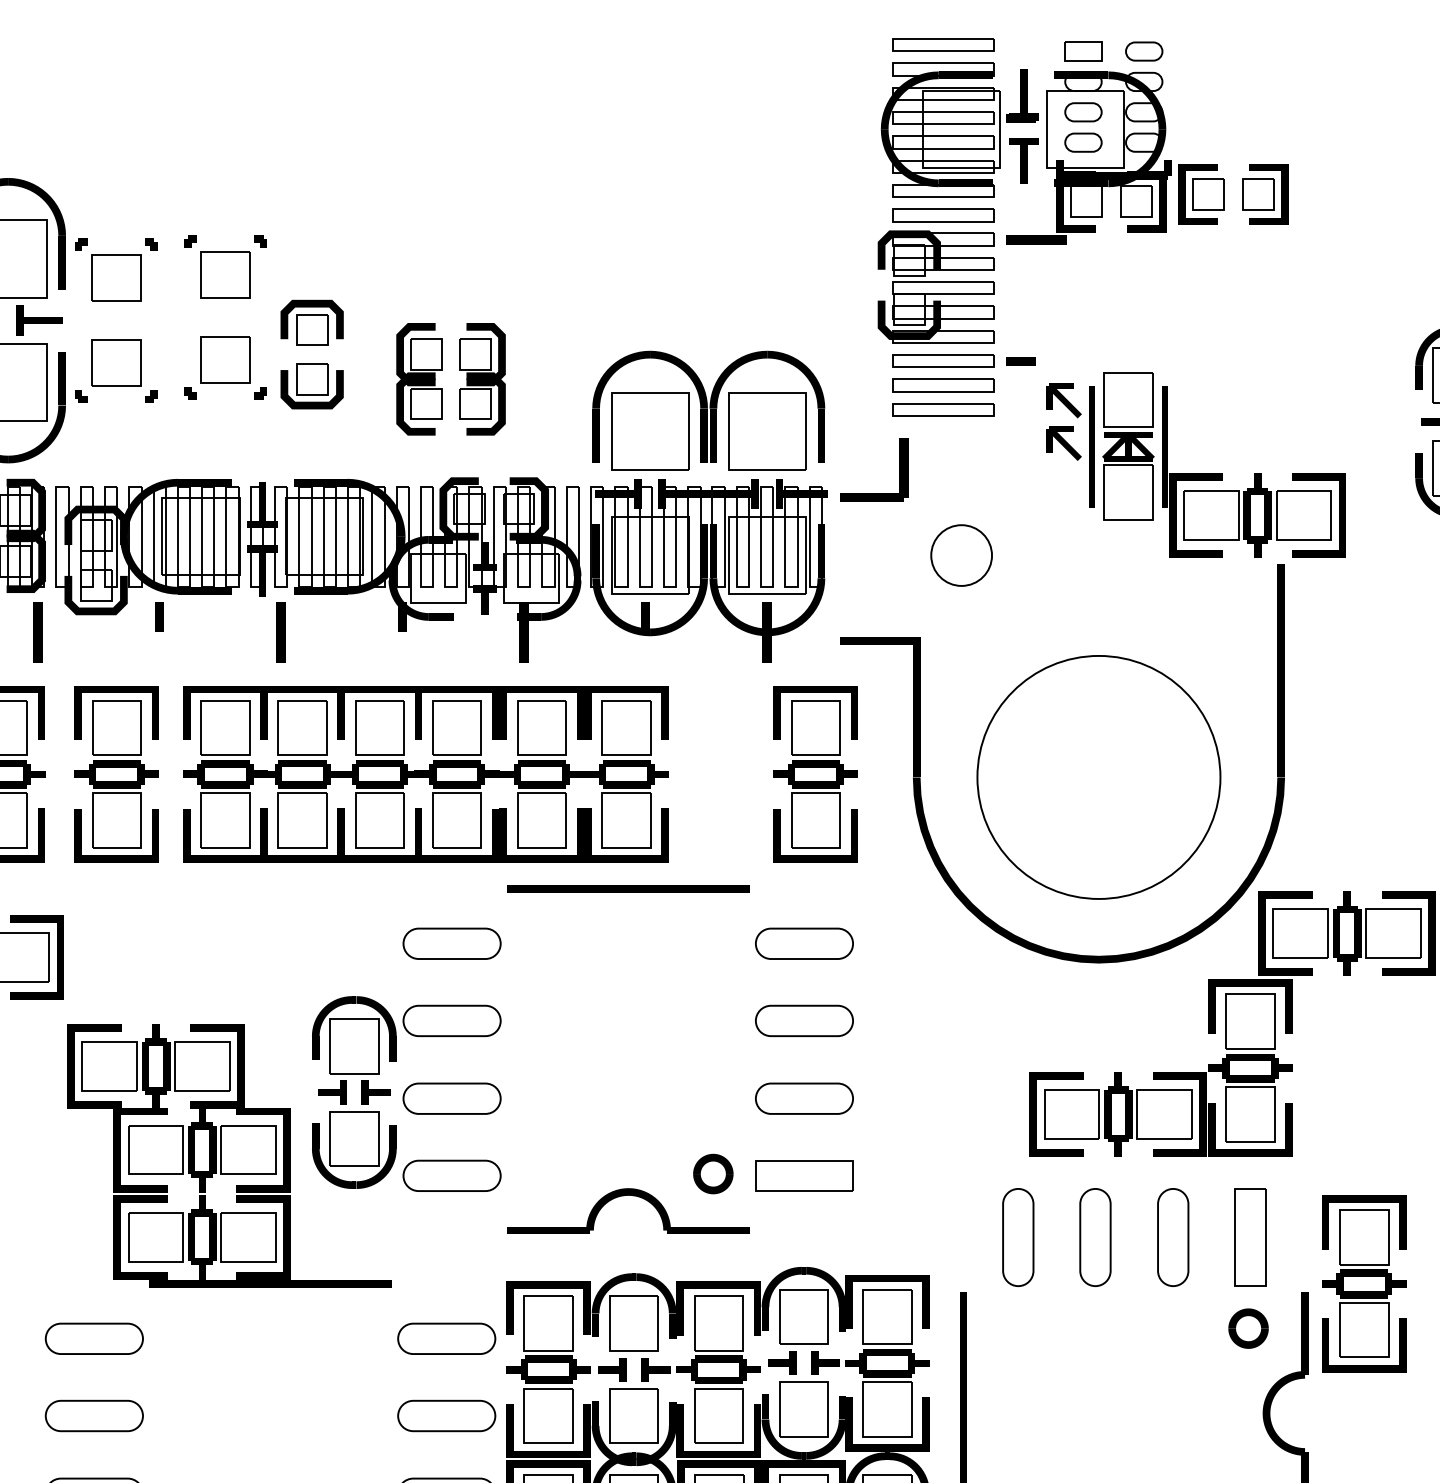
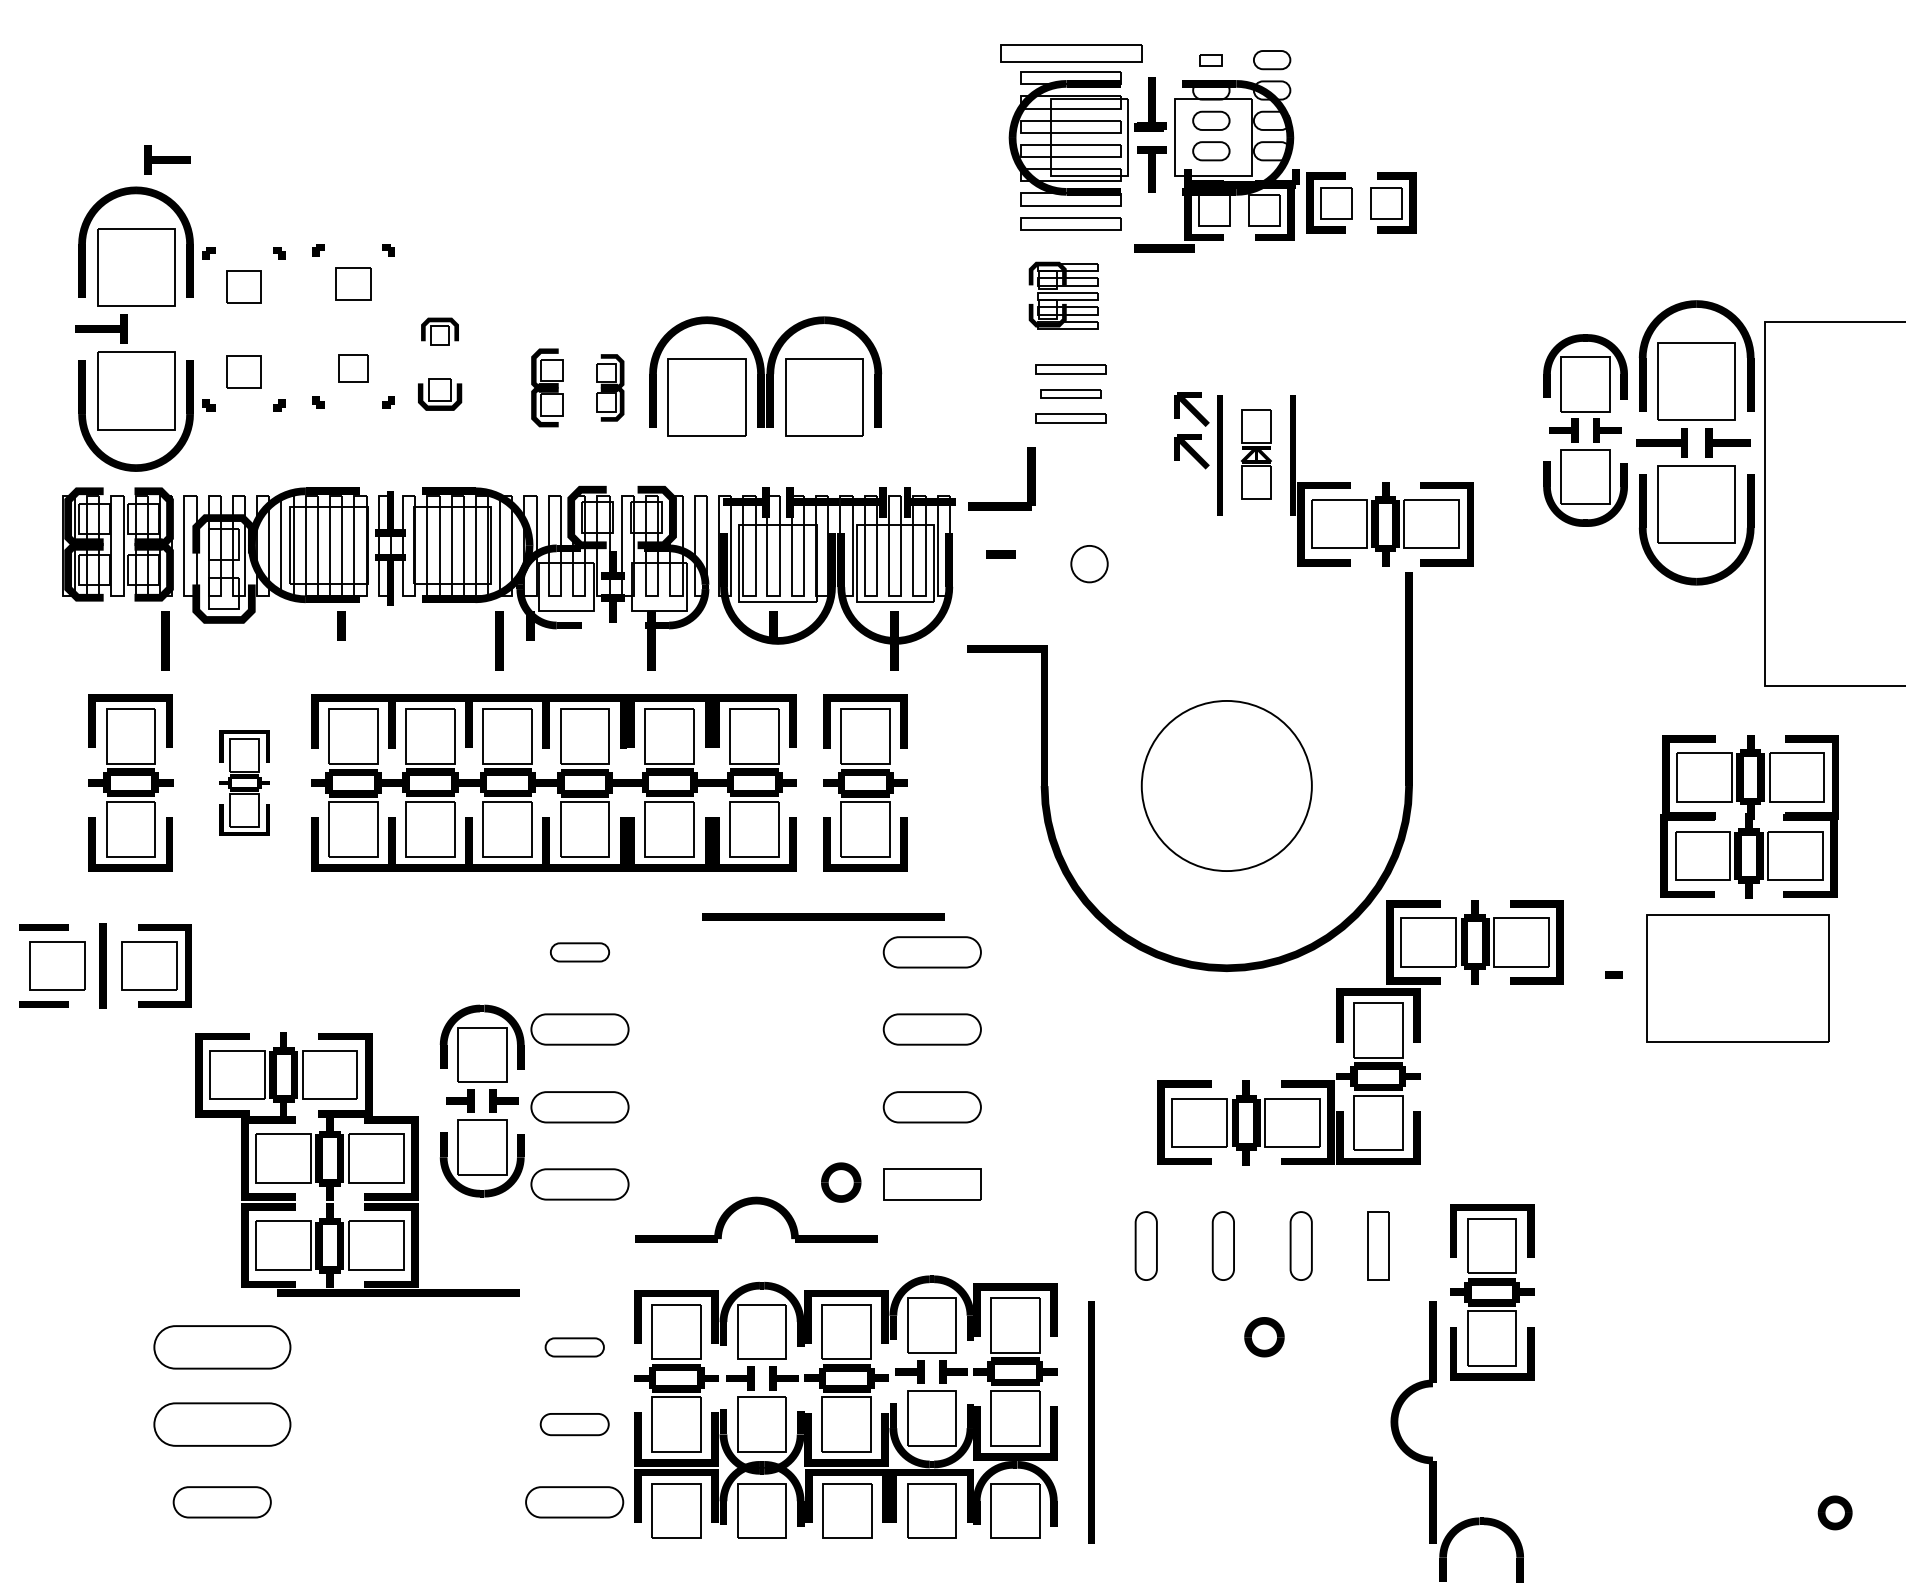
part: (942, 44) -> (1070, 53), size x1.4
part: (1083, 50) -> (1211, 59), size x0.6
part: (225, 274) -> (353, 283), size x0.7
part: (115, 277) -> (243, 286), size x0.7
part: (935, 286) -> (1063, 295), size x0.6
part: (39, 319) -> (167, 159), moved
part: (311, 322) -> (439, 331), size x0.6
part: (225, 359) -> (353, 368), size x0.6
part: (942, 360) -> (1070, 369), size x0.7
line: (1020, 361) -> (1000, 554), moved
part: (115, 362) -> (243, 371), size x0.7
part: (419, 378) -> (547, 387), size x0.7
part: (482, 378) -> (610, 387), size x0.6
part: (942, 384) -> (1070, 393), size x0.6
part: (311, 385) -> (439, 394), size x0.7
part: (942, 408) -> (1070, 417), size x0.7
part: (708, 410) -> (765, 376), moved
part: (1128, 445) -> (1256, 454), size x0.6
circle: (961, 554) -> (1089, 563), size x0.6
line: (159, 616) -> (341, 625), moved
line: (280, 631) -> (499, 640), moved
part: (116, 773) -> (244, 782), size x0.6
part: (815, 773) -> (865, 782), moved
circle: (1098, 776) -> (1226, 785), size x0.7
line: (628, 888) -> (823, 916), moved
part: (451, 943) -> (579, 952), size x0.6
part: (1018, 1236) -> (1146, 1245), size x0.7
part: (1095, 1236) -> (1223, 1245), size x0.7
part: (1173, 1236) -> (1301, 1245), size x0.7
part: (1249, 1237) -> (1377, 1246), size x0.7
part: (1248, 1328) -> (1264, 1337), moved
part: (93, 1338) -> (221, 1347), size x1.4
part: (446, 1338) -> (574, 1347), size x0.6
part: (93, 1415) -> (221, 1424), size x1.4
part: (446, 1415) -> (574, 1424), size x0.7

